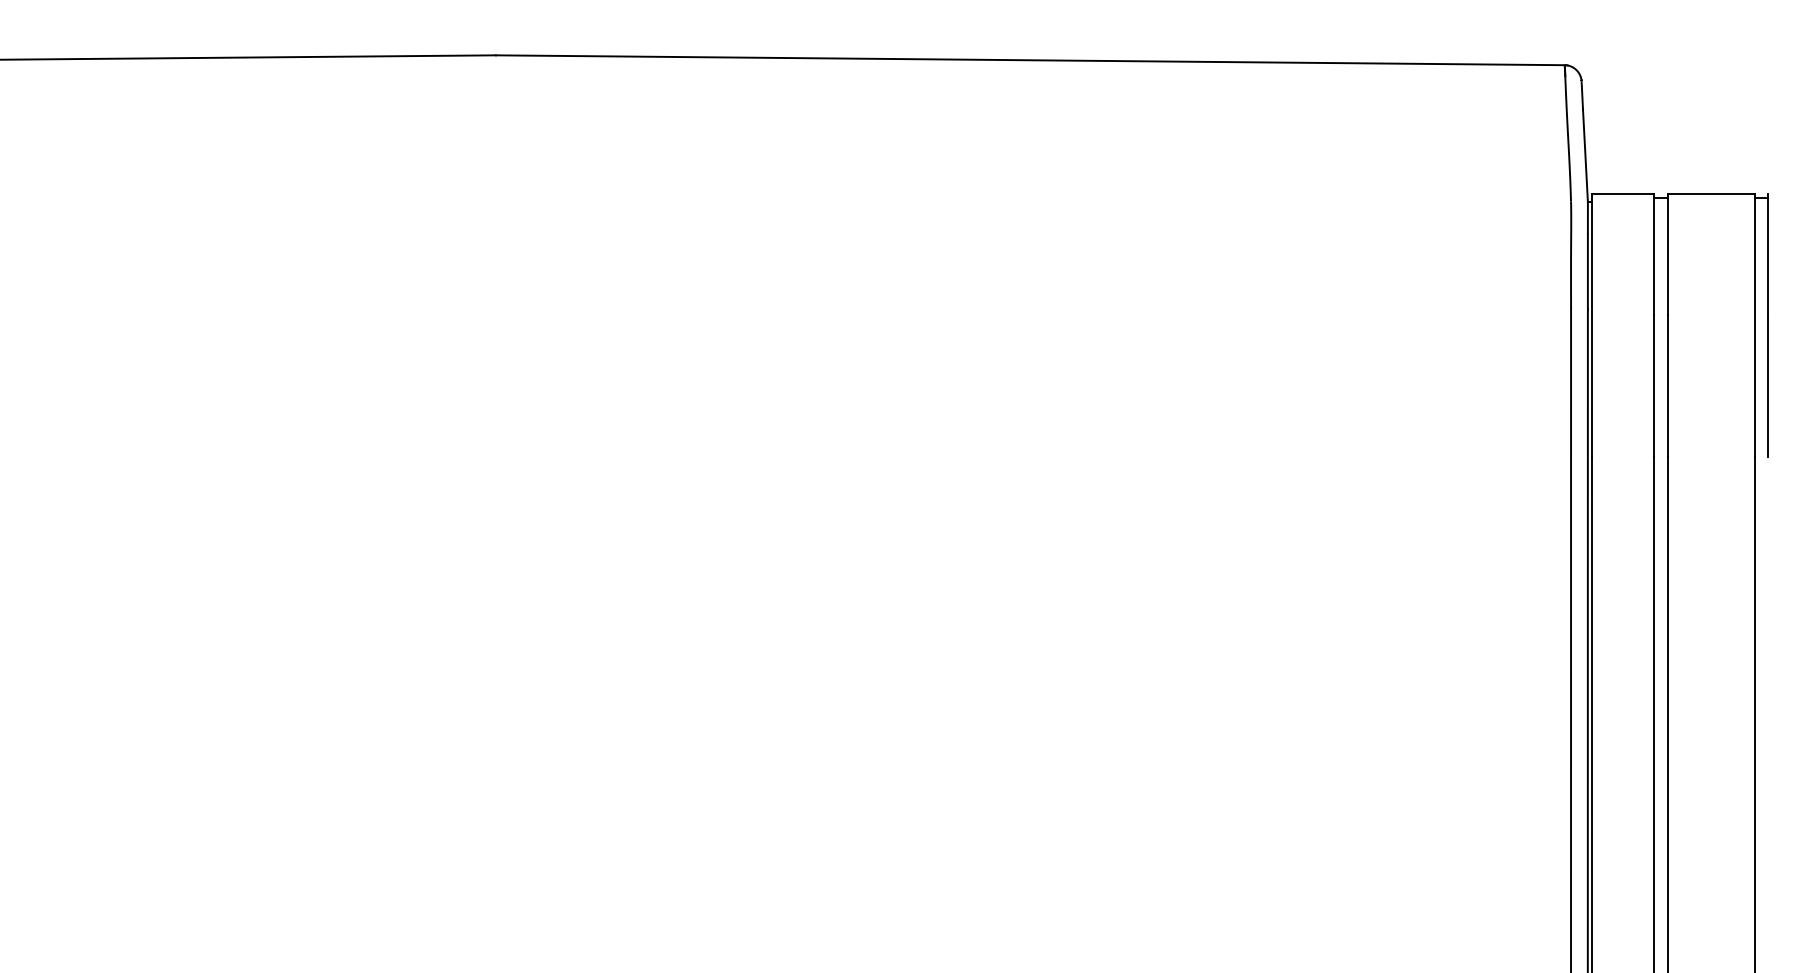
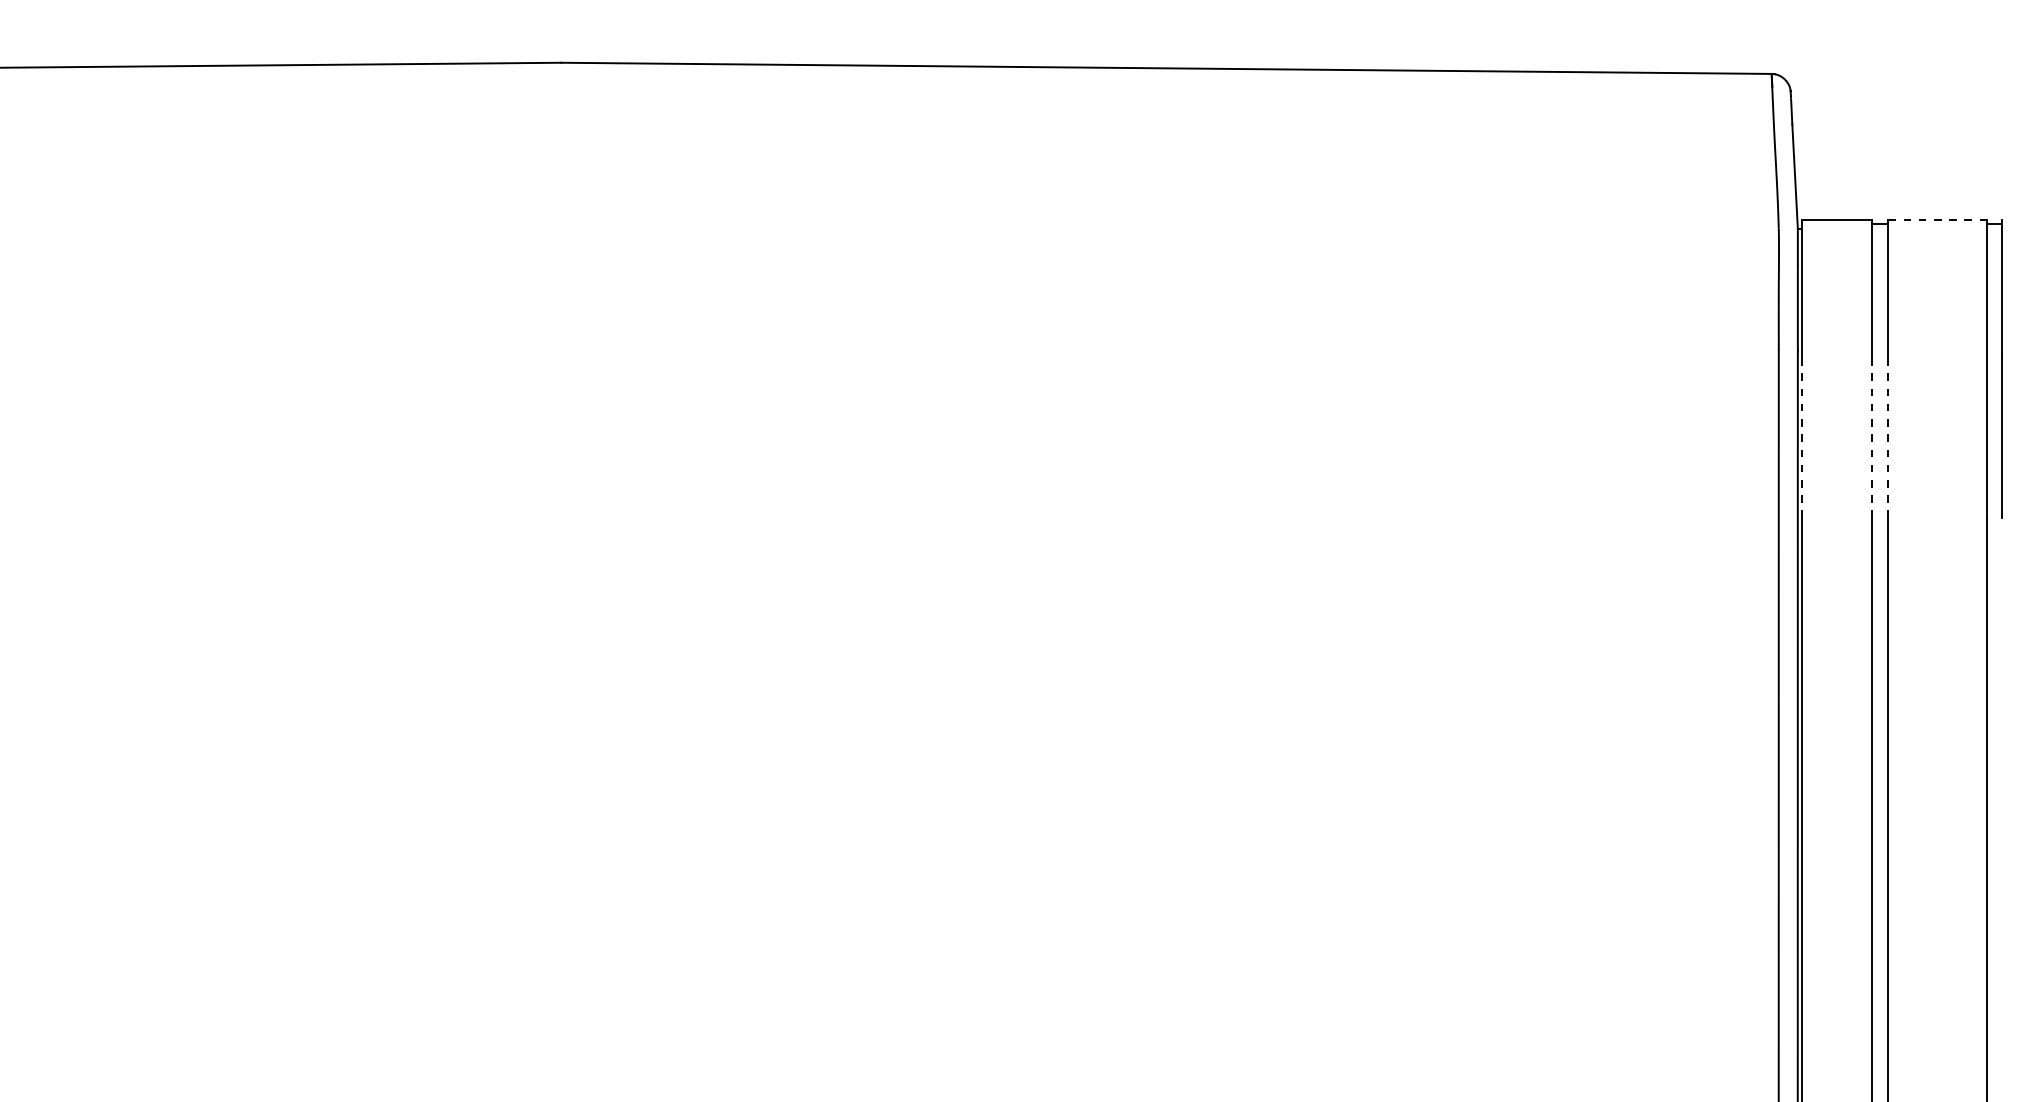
line: (1711, 193) -> (1937, 219), solid -> dashed
line: (1591, 386) -> (1802, 437), solid -> dashed
line: (1653, 386) -> (1872, 437), solid -> dashed
line: (1667, 386) -> (1888, 437), solid -> dashed

